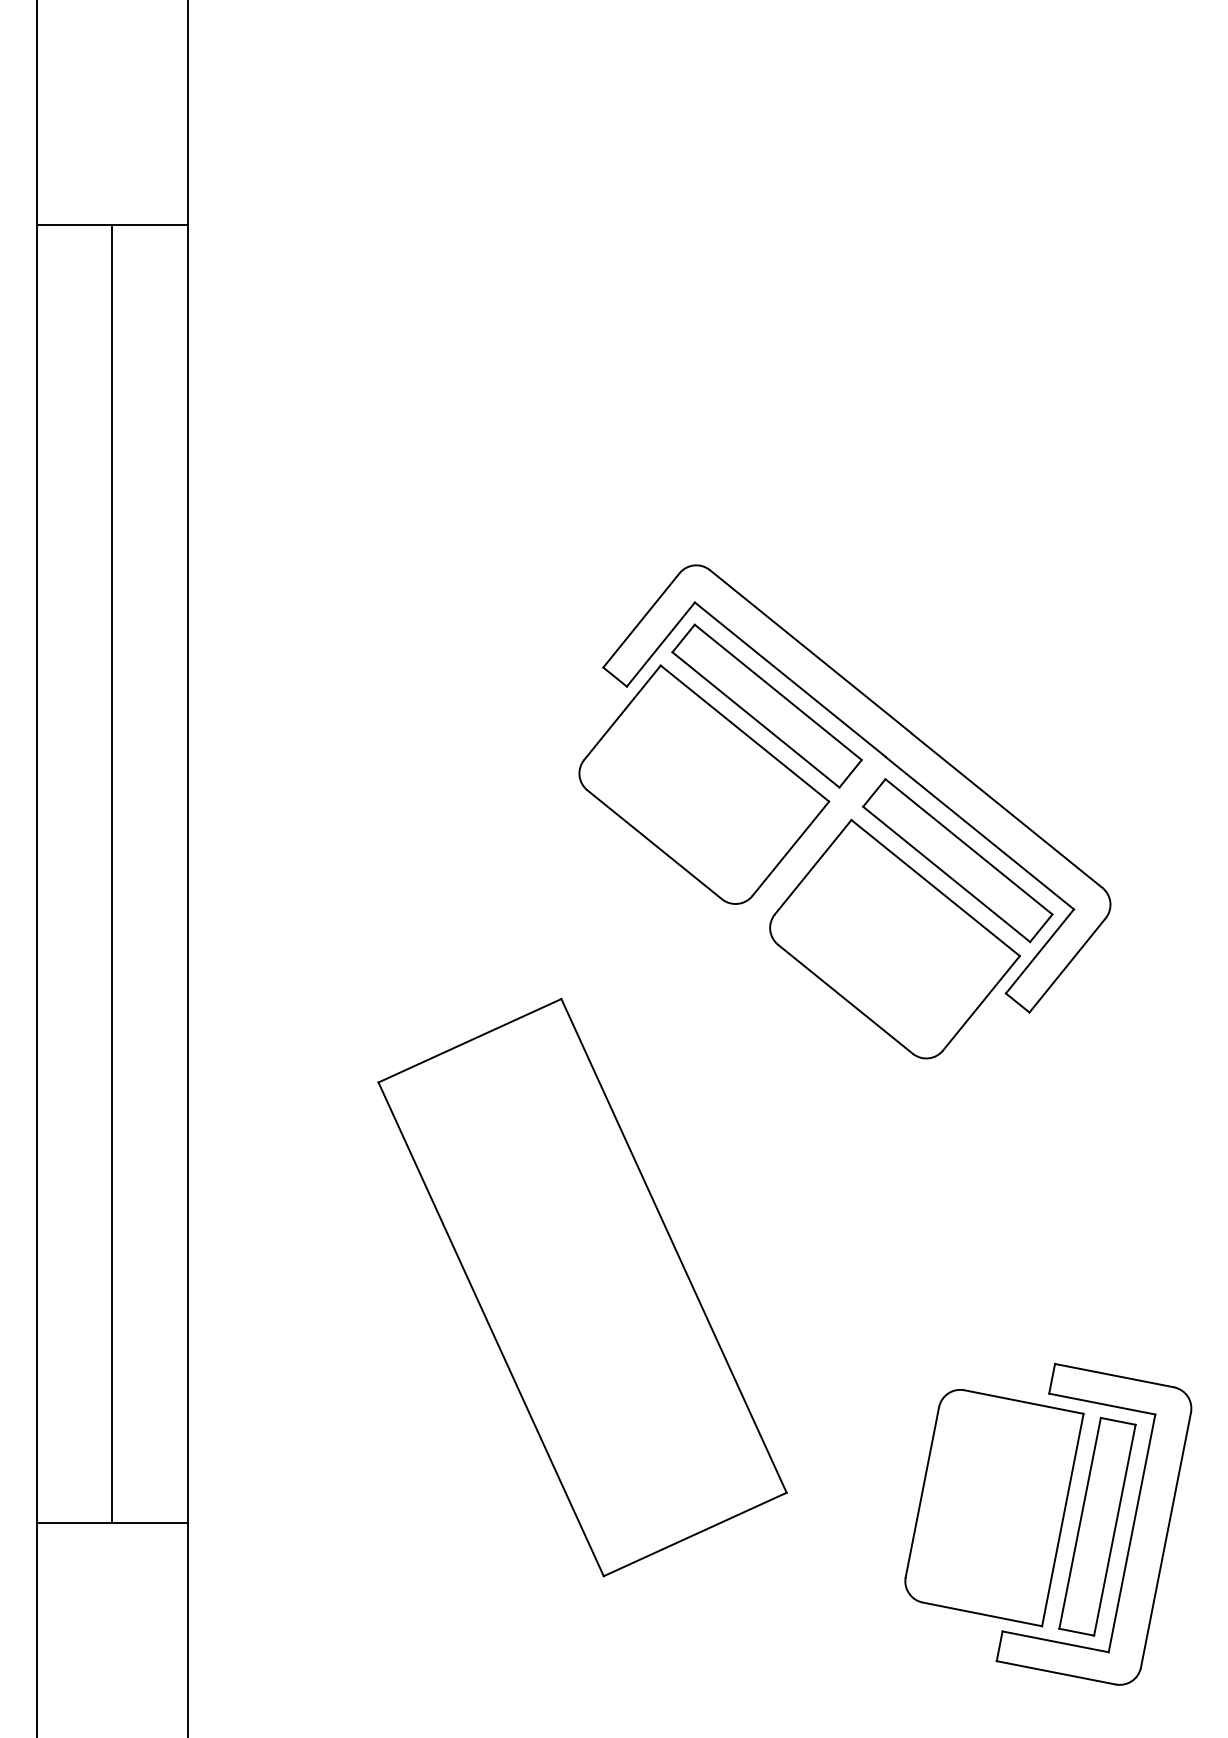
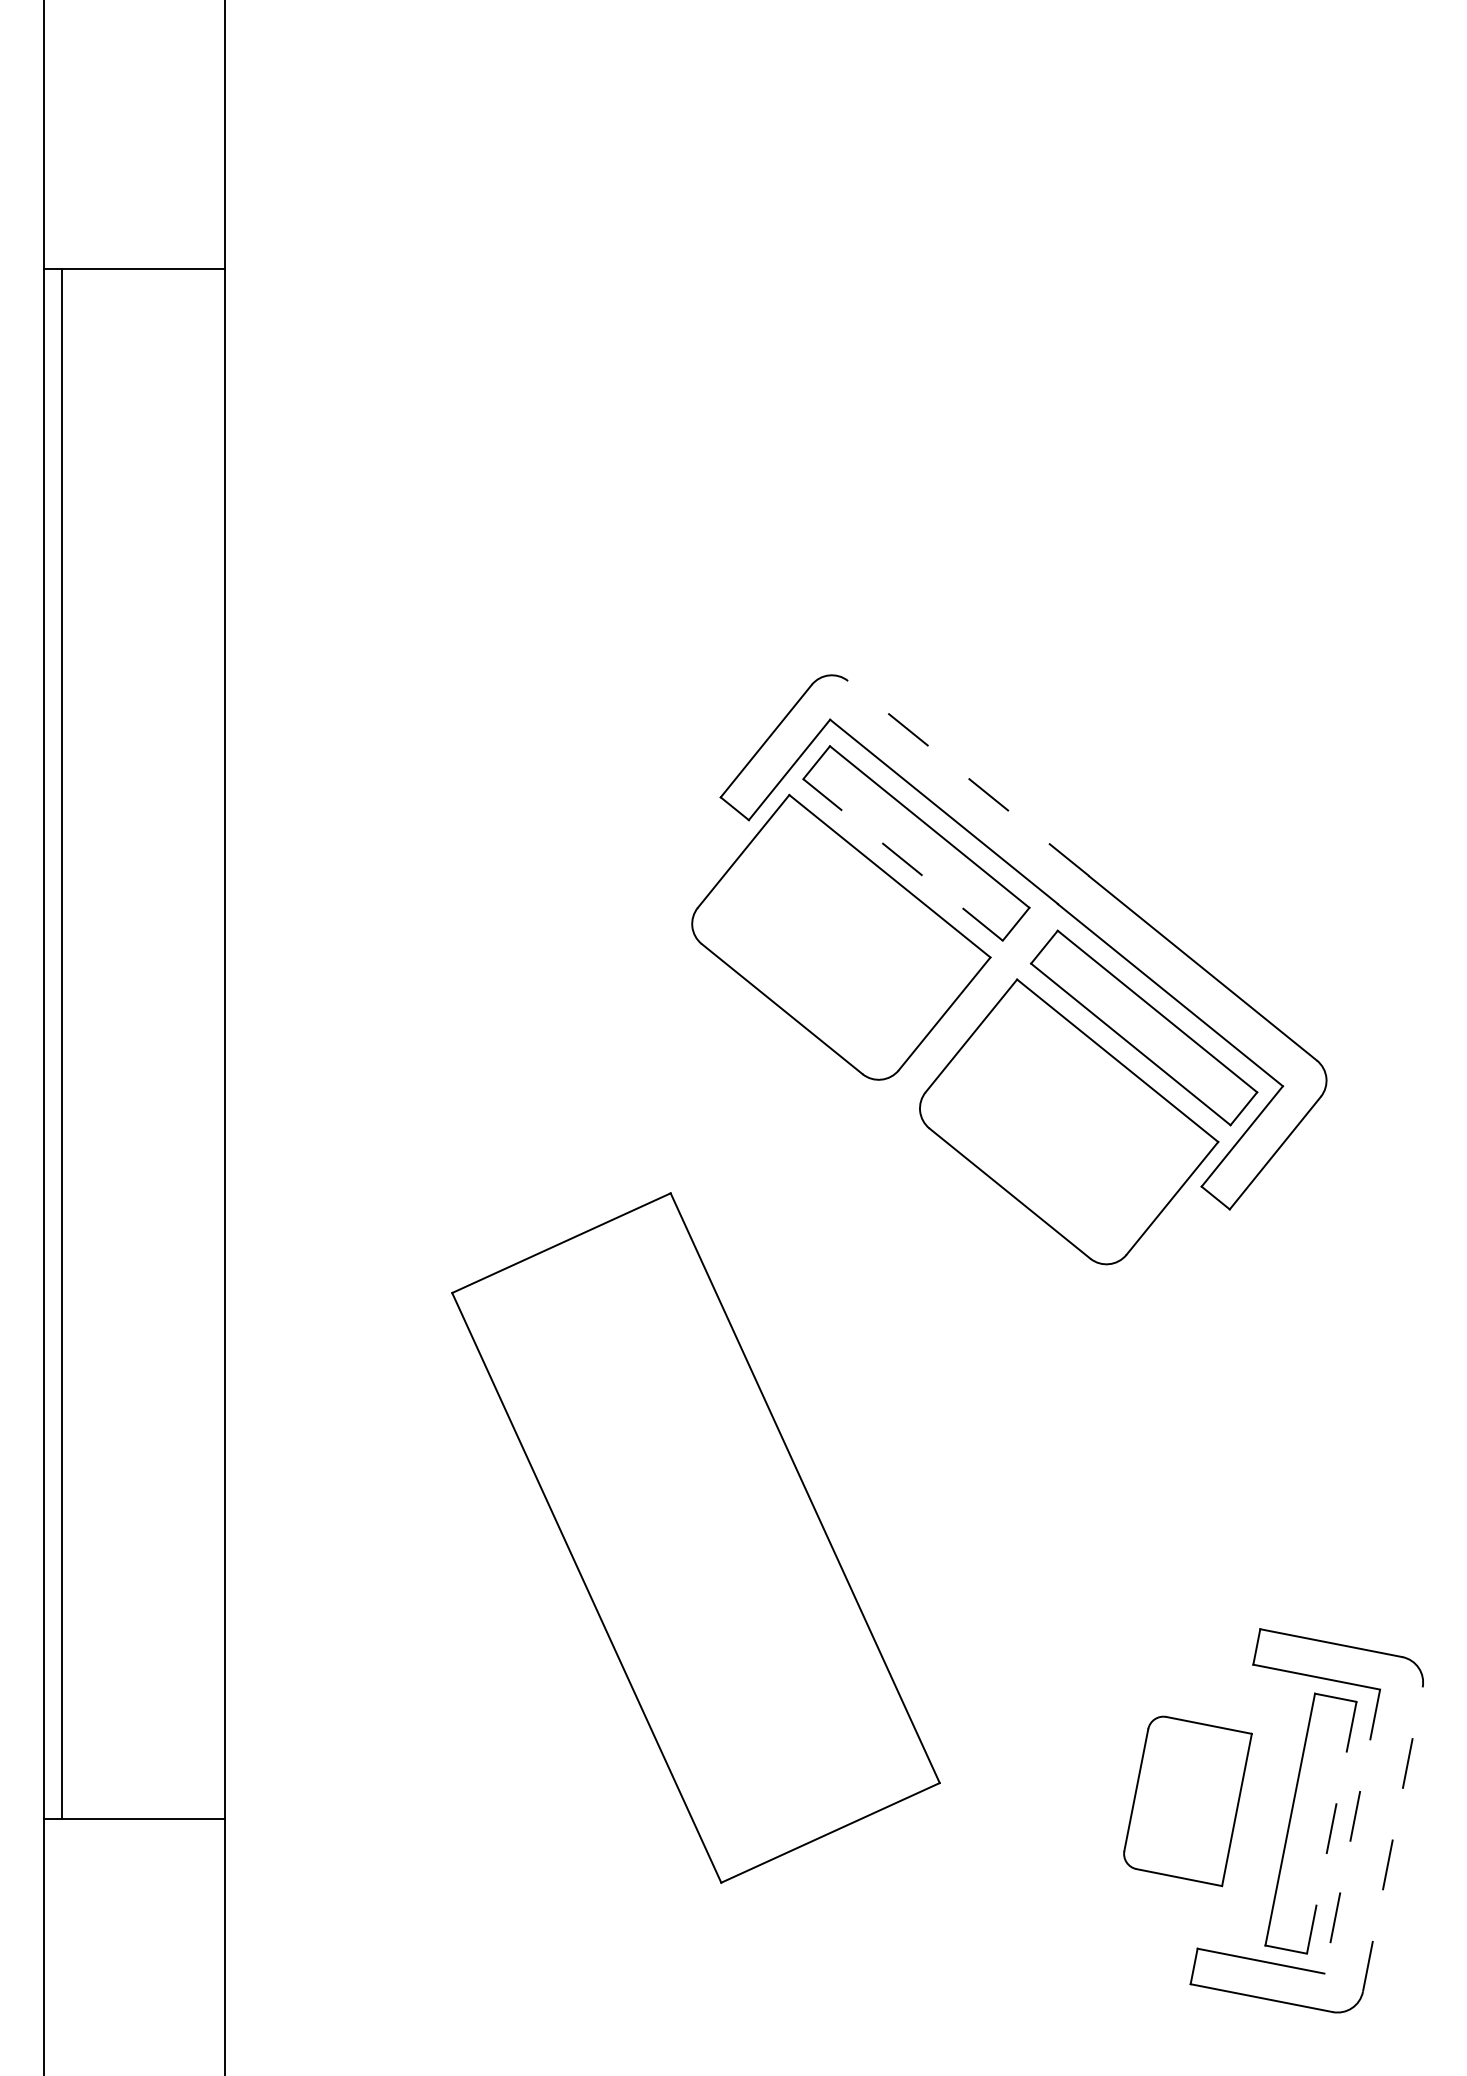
line: (810, 651) -> (968, 778), solid -> dashed
line: (755, 719) -> (902, 859), solid -> dashed
line: (112, 873) -> (62, 1043), moved
part: (994, 1508) -> (1187, 1801), size x0.6
line: (1114, 1530) -> (1331, 1828), solid -> dashed
line: (1132, 1533) -> (1352, 1831), solid -> dashed
line: (1165, 1540) -> (1392, 1839), solid -> dashed

